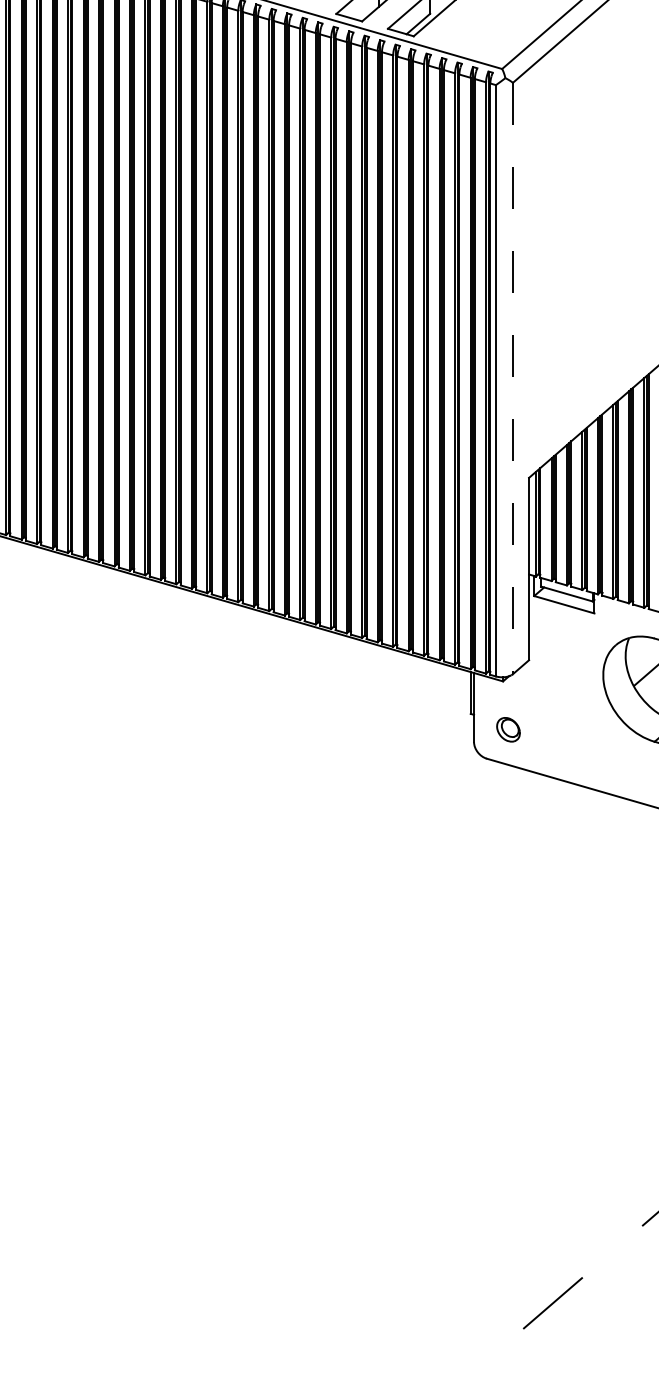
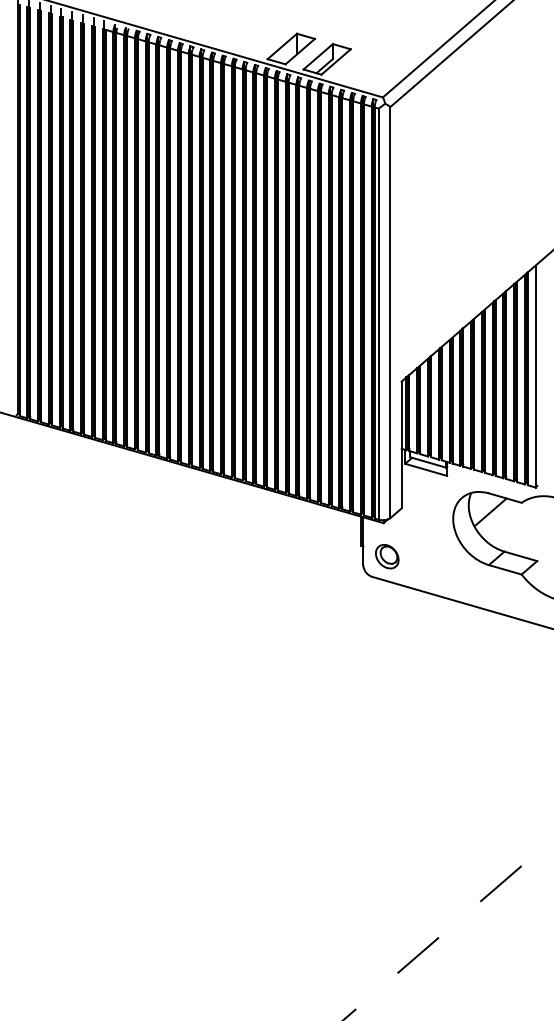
line: (513, 378) -> (390, 312), dashed -> solid
part: (508, 729) -> (387, 556), size x1.43

